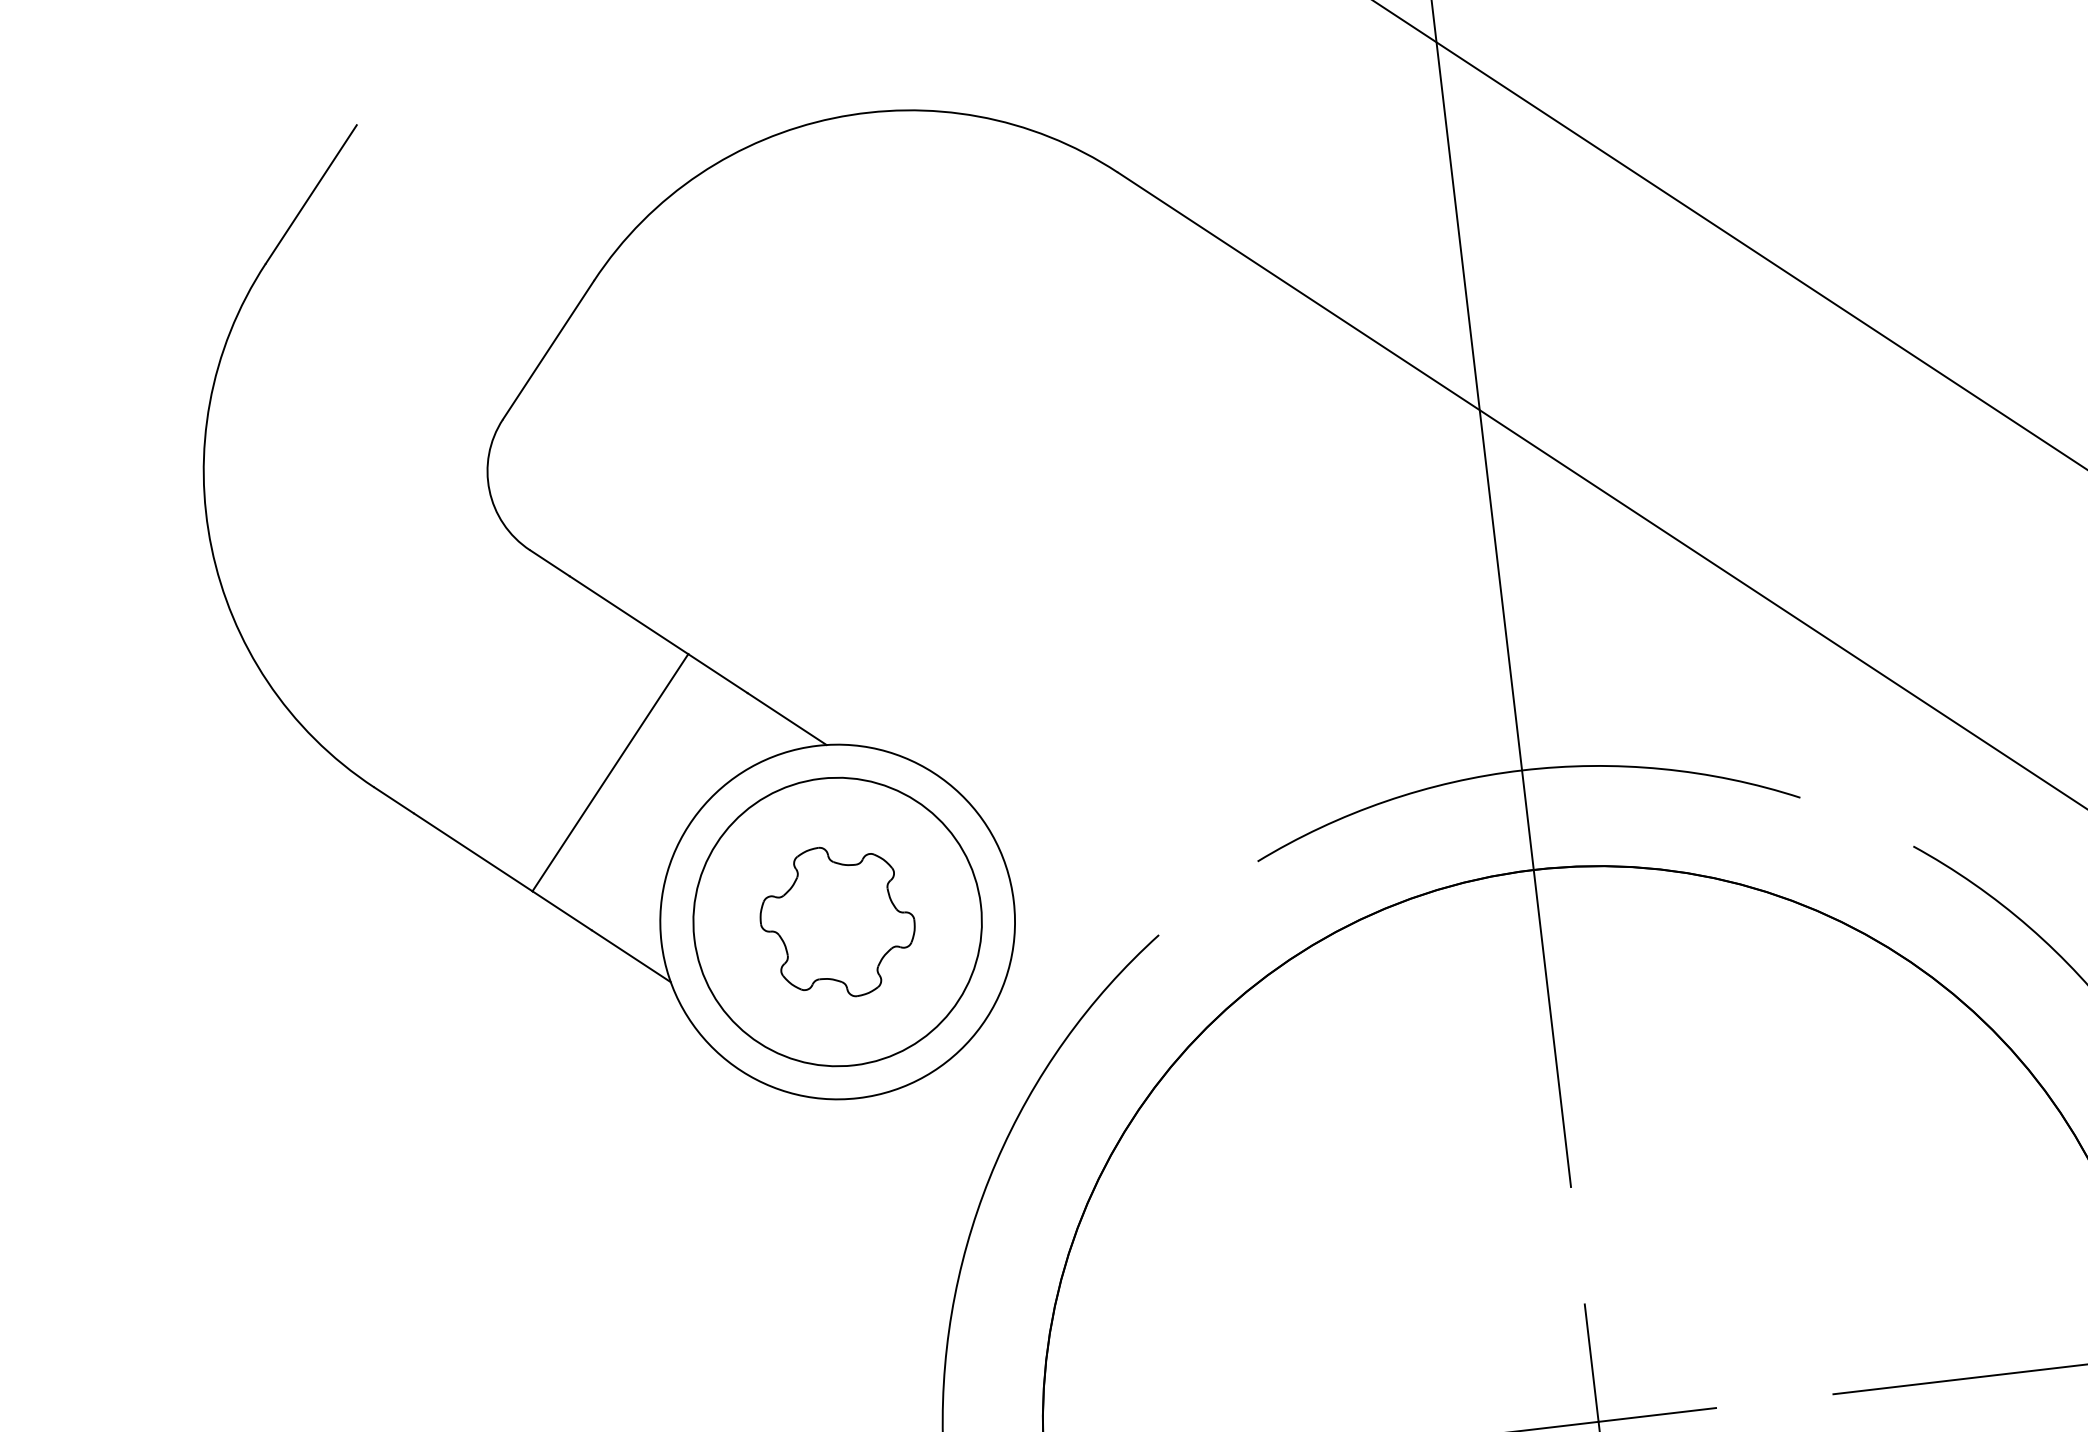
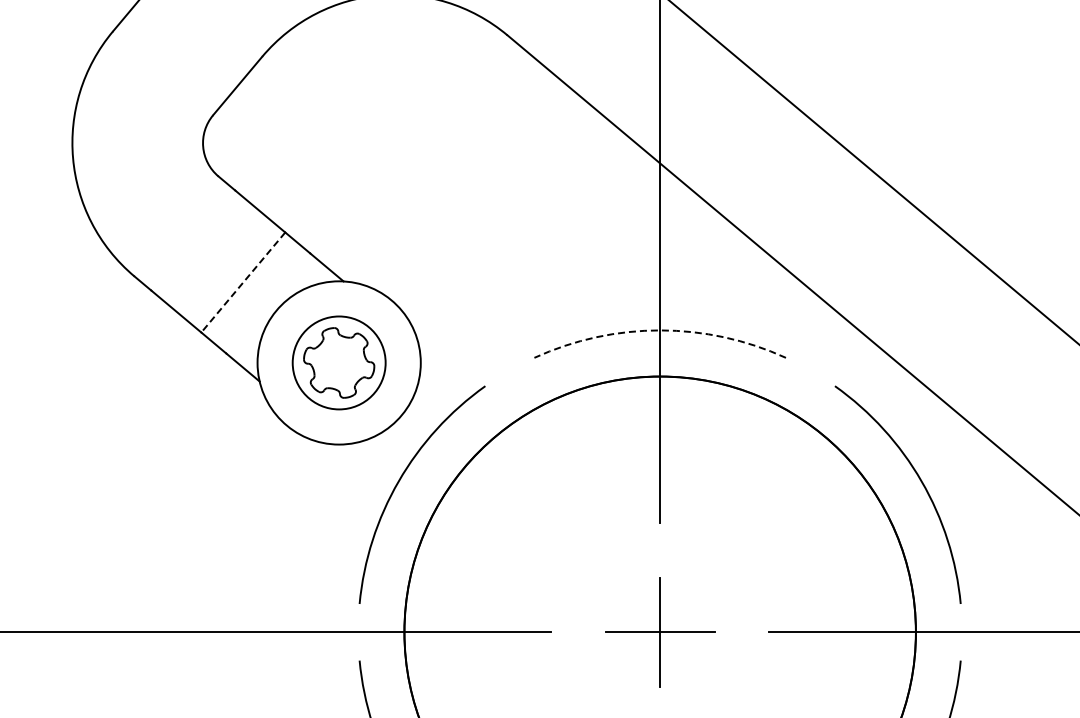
arc: (1522, 770) -> (660, 330), solid -> dashed
line: (608, 772) -> (242, 282), solid -> dashed
circle: (836, 921) -> (338, 362), size x0.7

